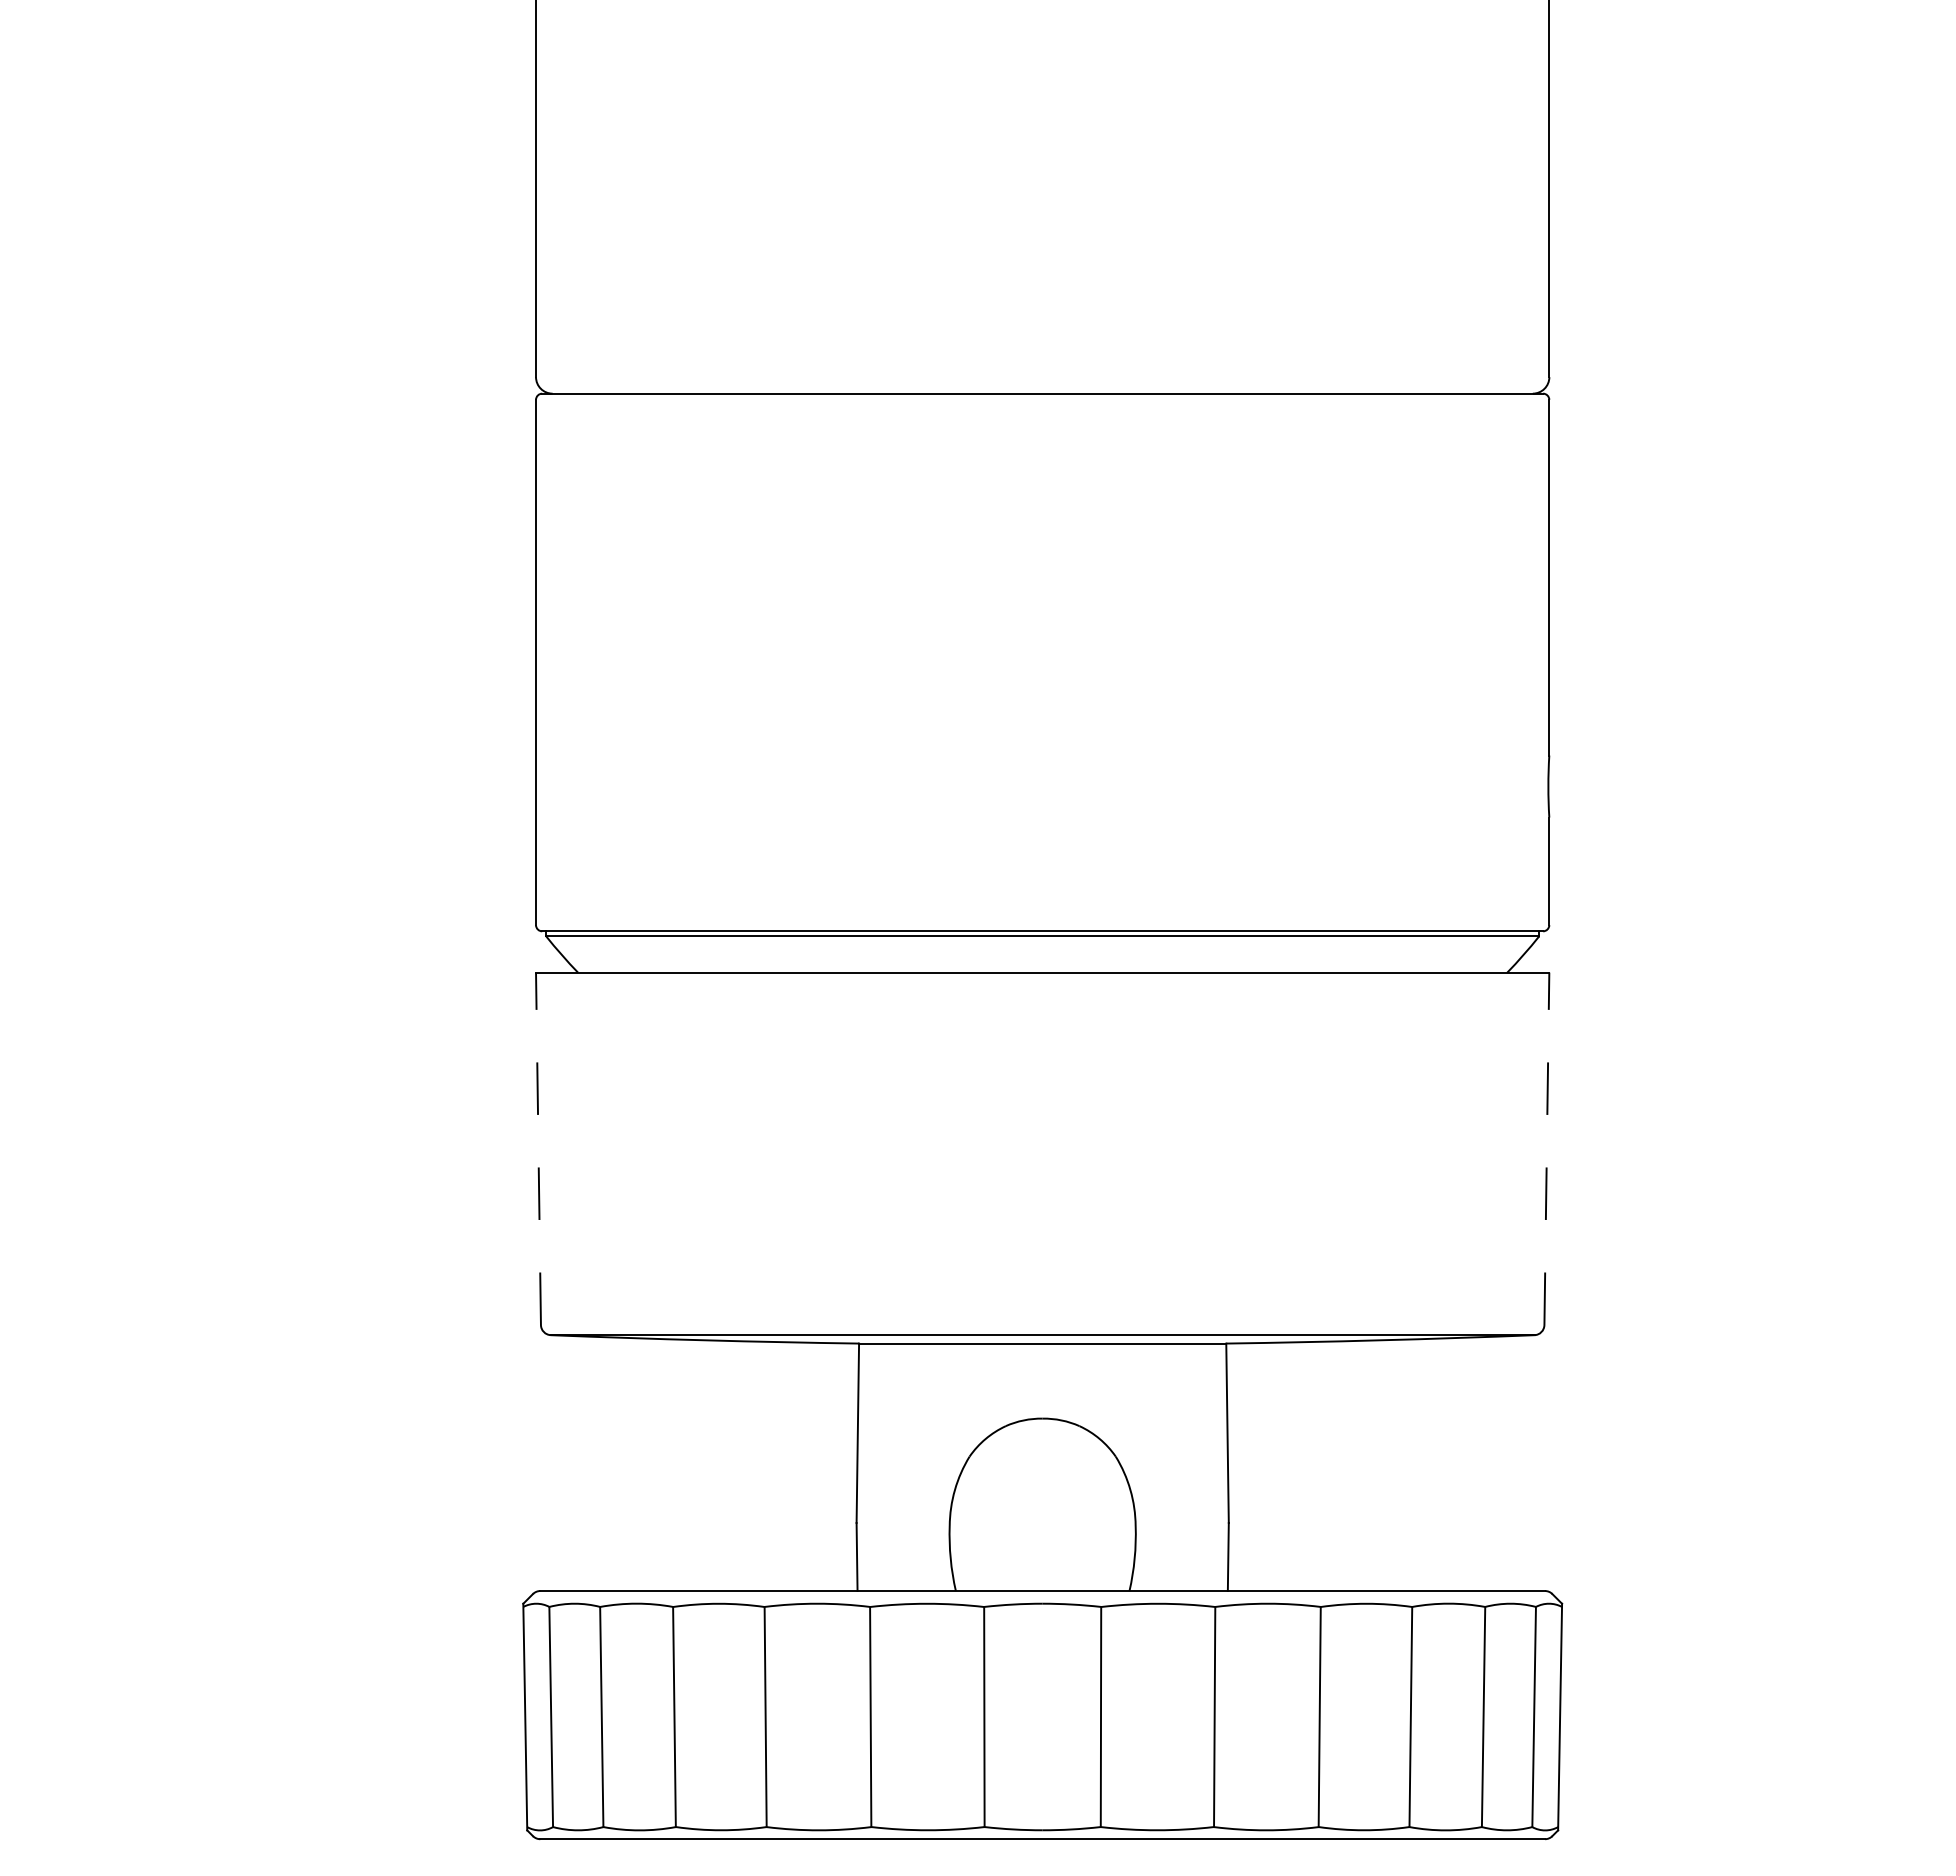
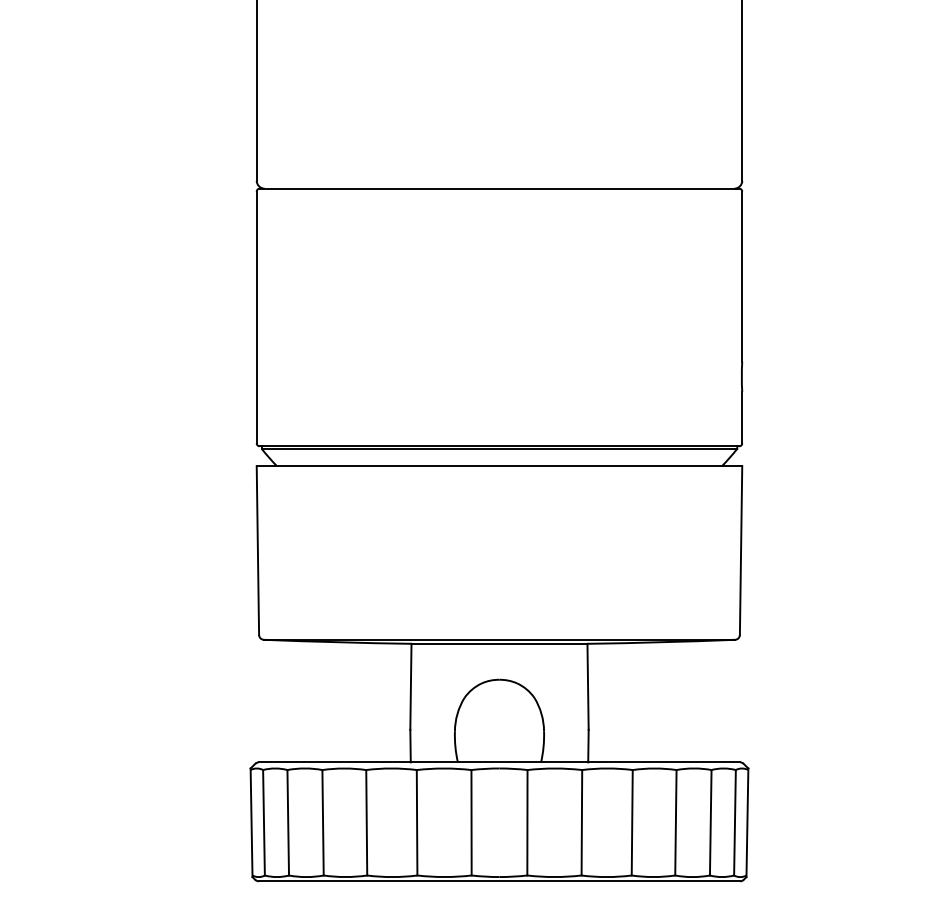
line: (537, 1148) -> (257, 550), dashed -> solid
line: (1547, 1148) -> (741, 550), dashed -> solid

